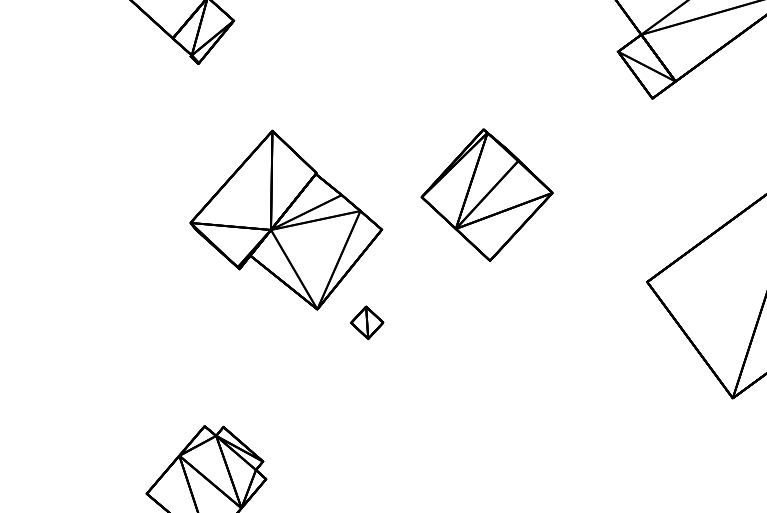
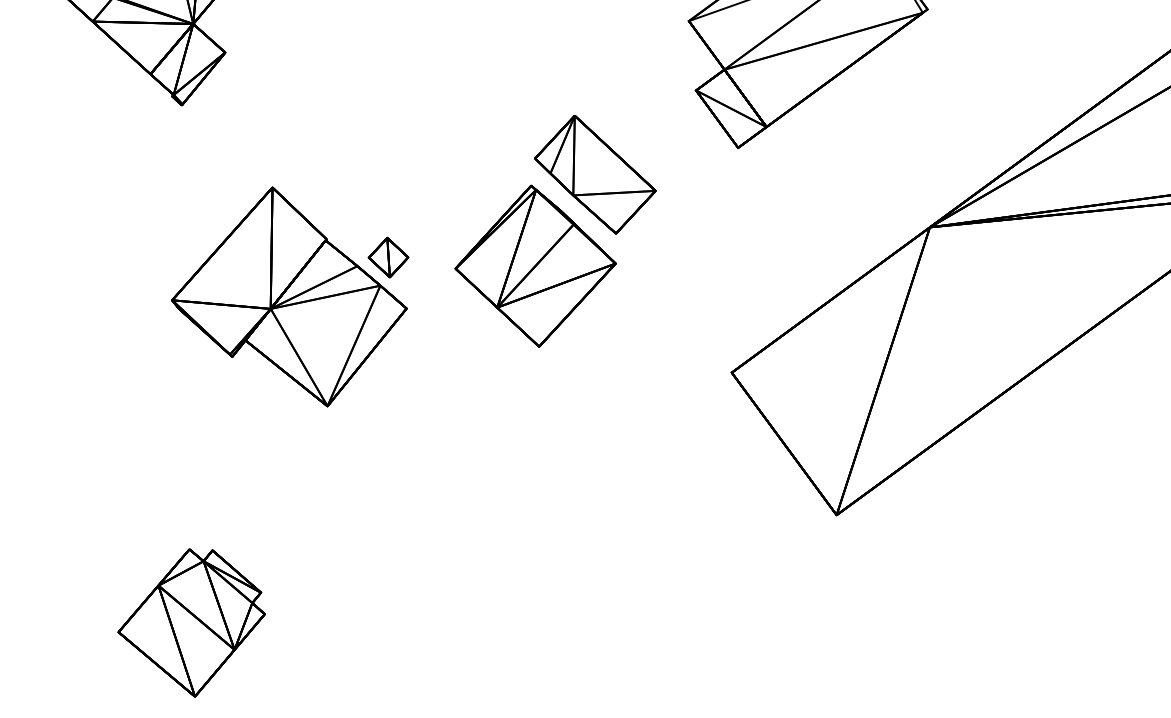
part: (536, 120) -> (595, 174), added
part: (367, 322) -> (388, 257), moved

